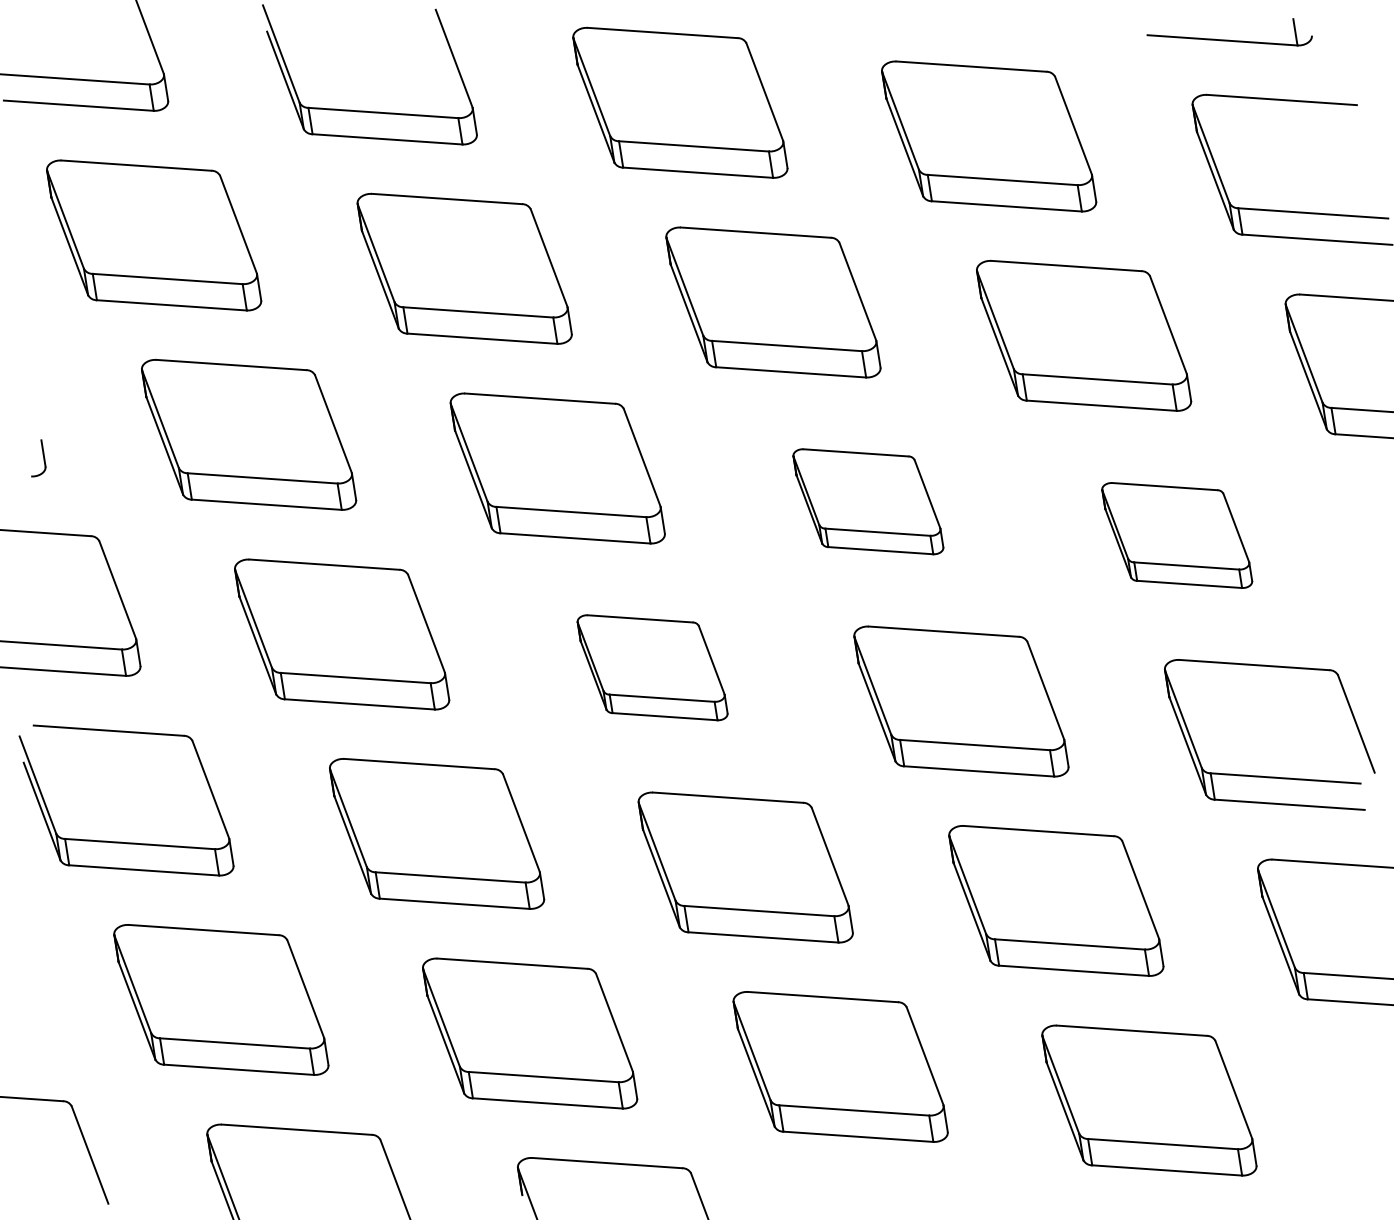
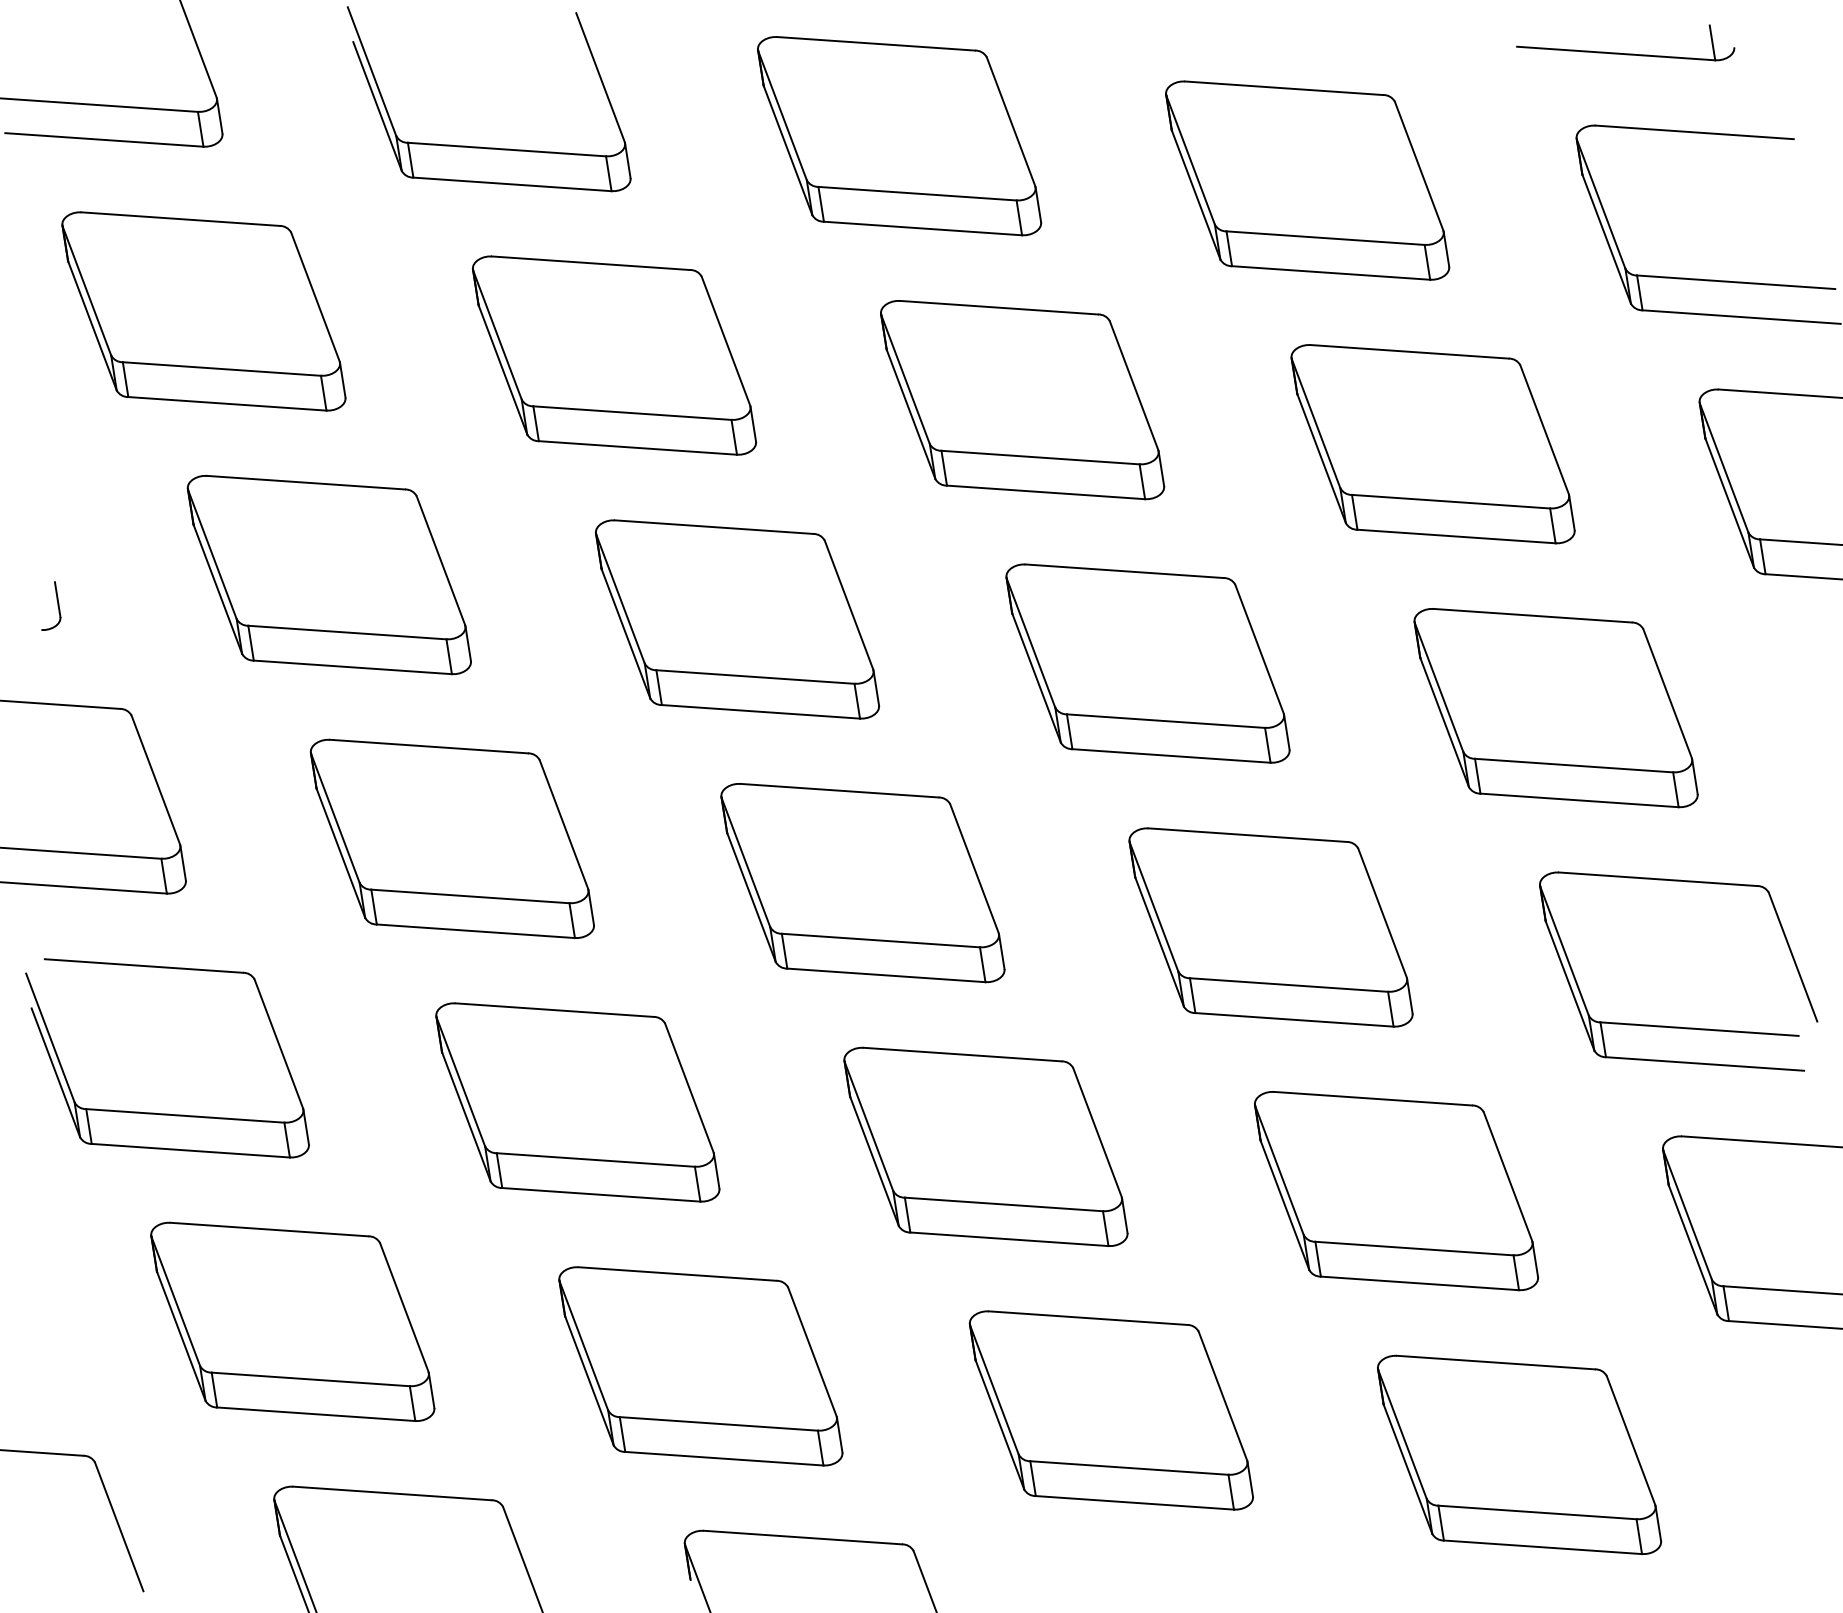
part: (868, 501) -> (1148, 663), size x1.43
part: (1177, 535) -> (1556, 708), size x1.43
part: (652, 667) -> (862, 882), size x1.43

